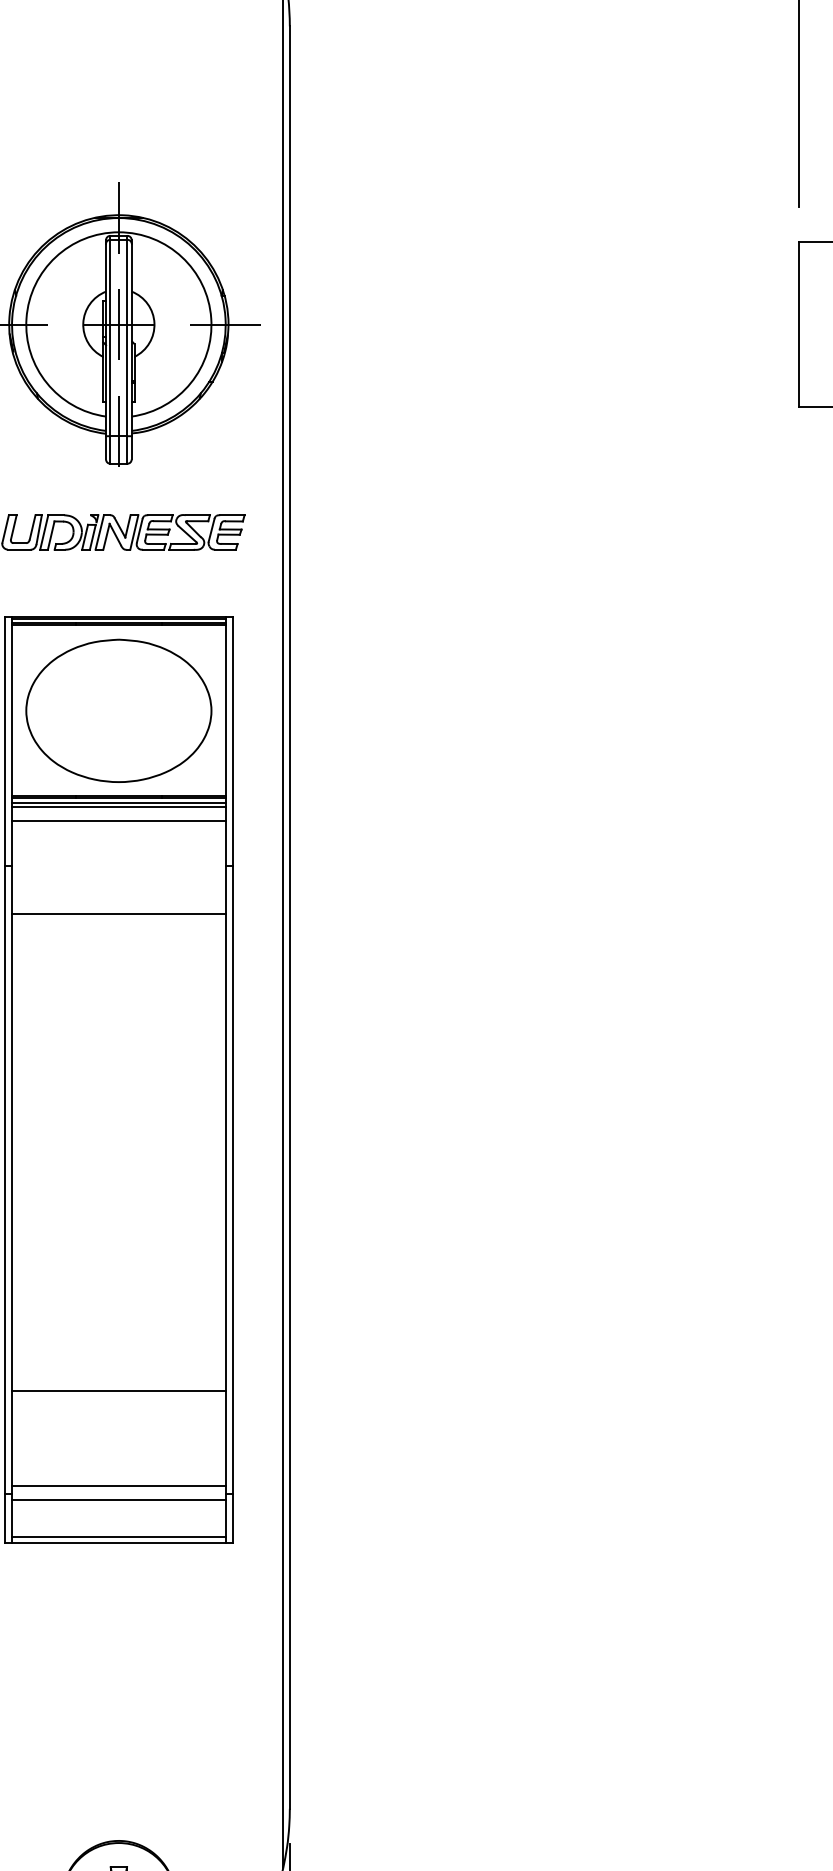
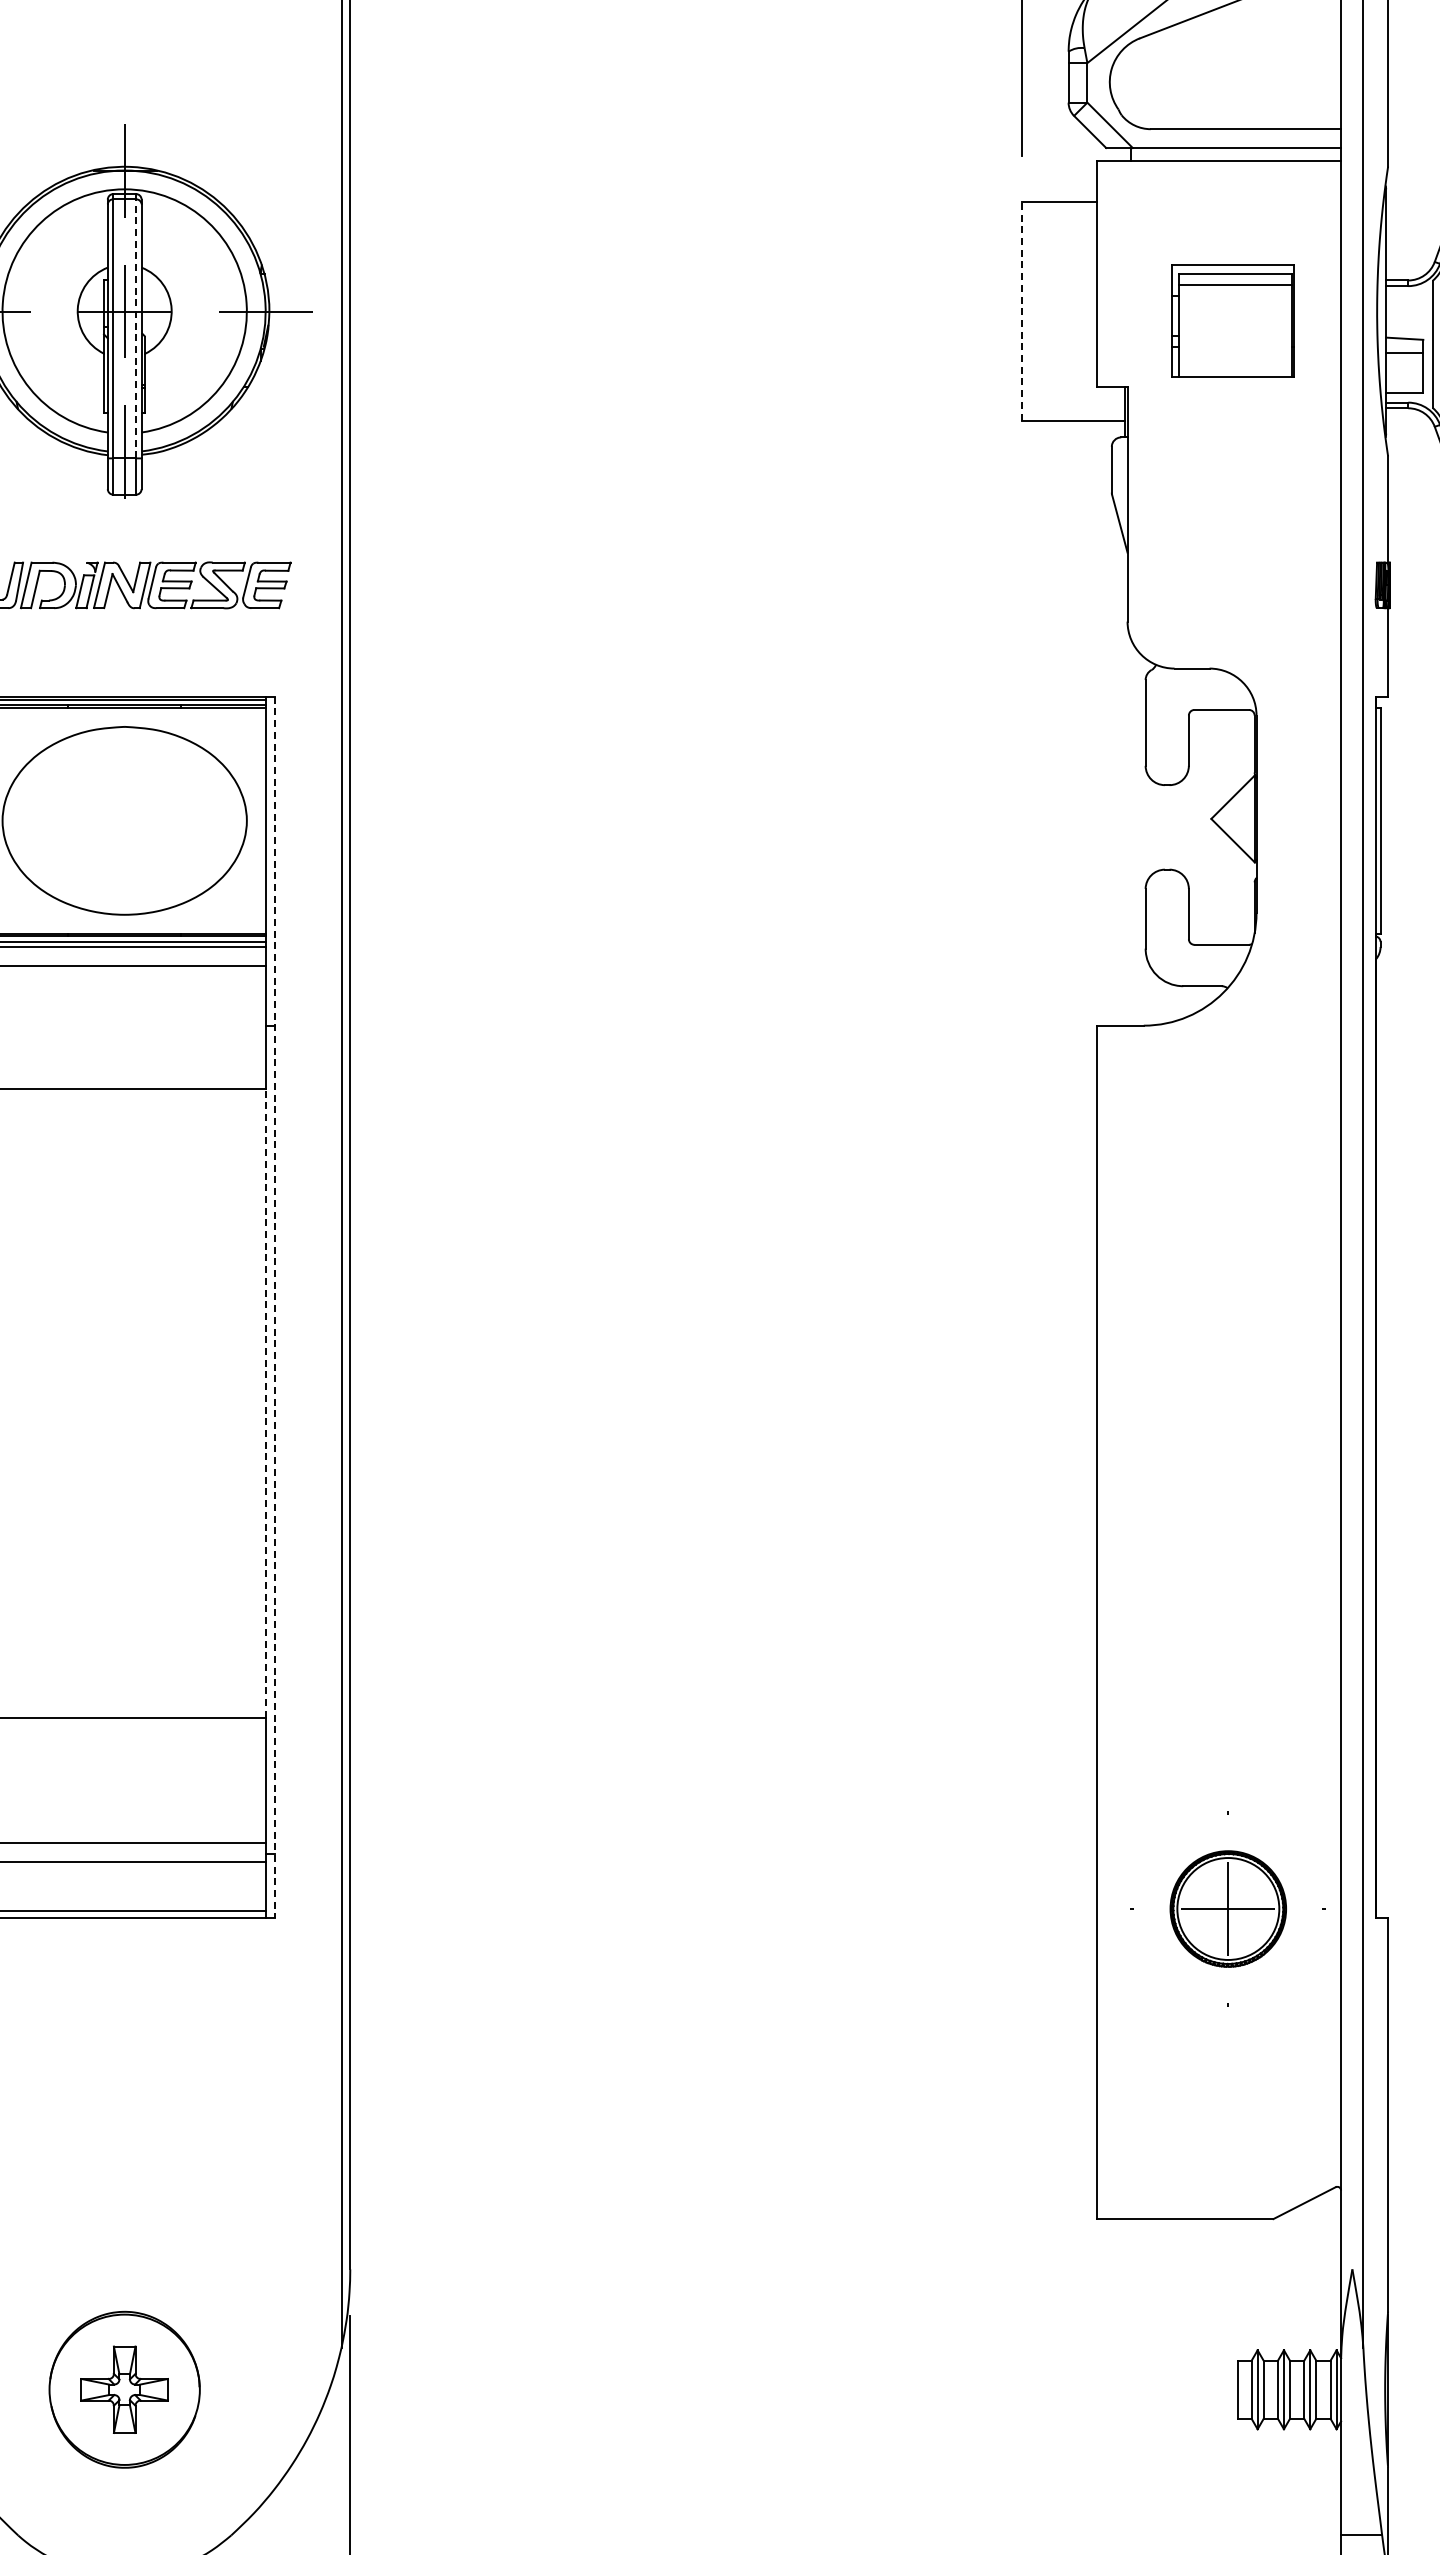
line: (798, 324) -> (1021, 311), solid -> dashed
line: (127, 337) -> (135, 328), solid -> dashed
line: (233, 1079) -> (275, 1307), solid -> dashed
line: (225, 1152) -> (265, 1403), solid -> dashed

